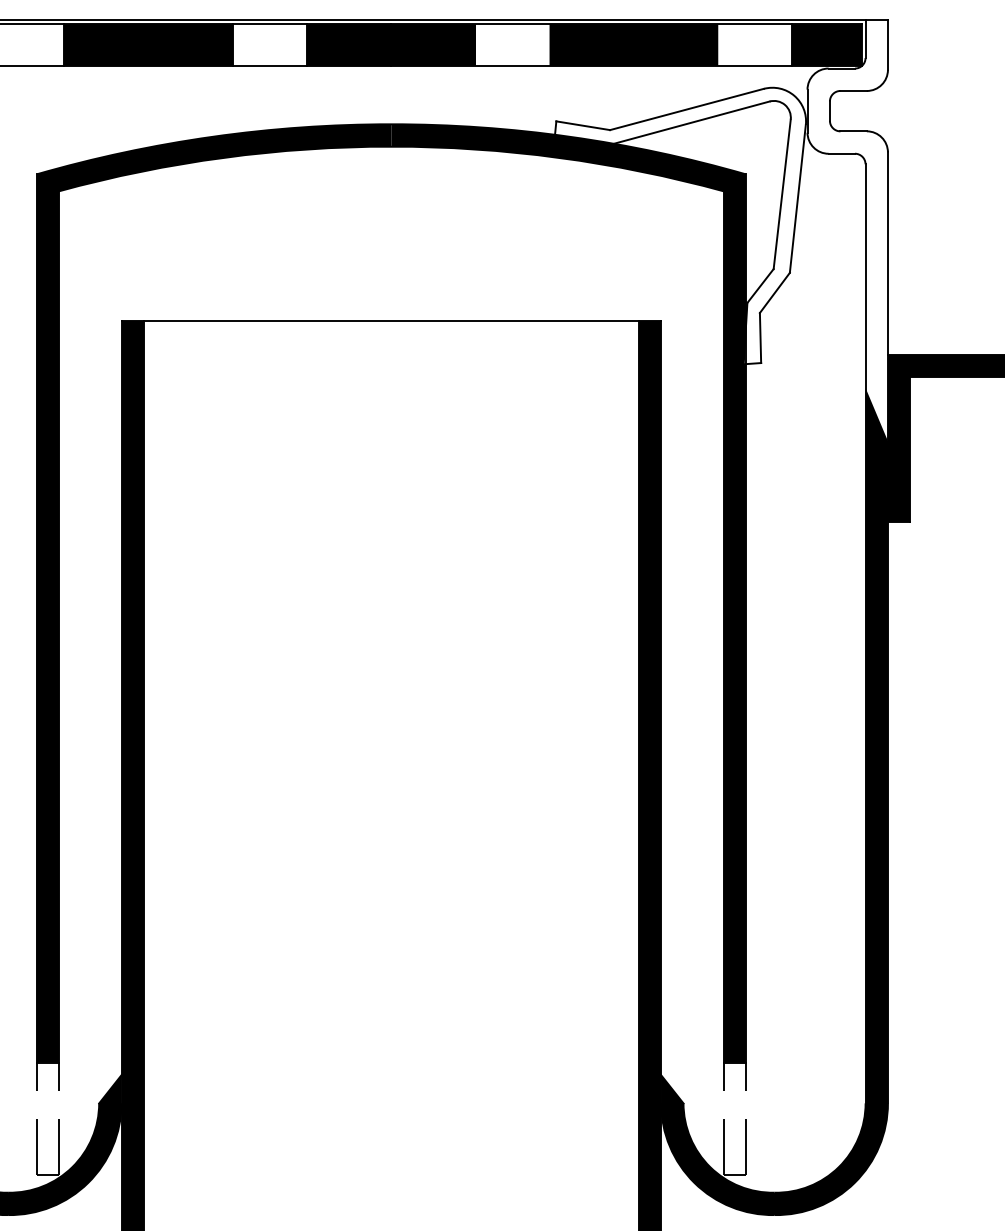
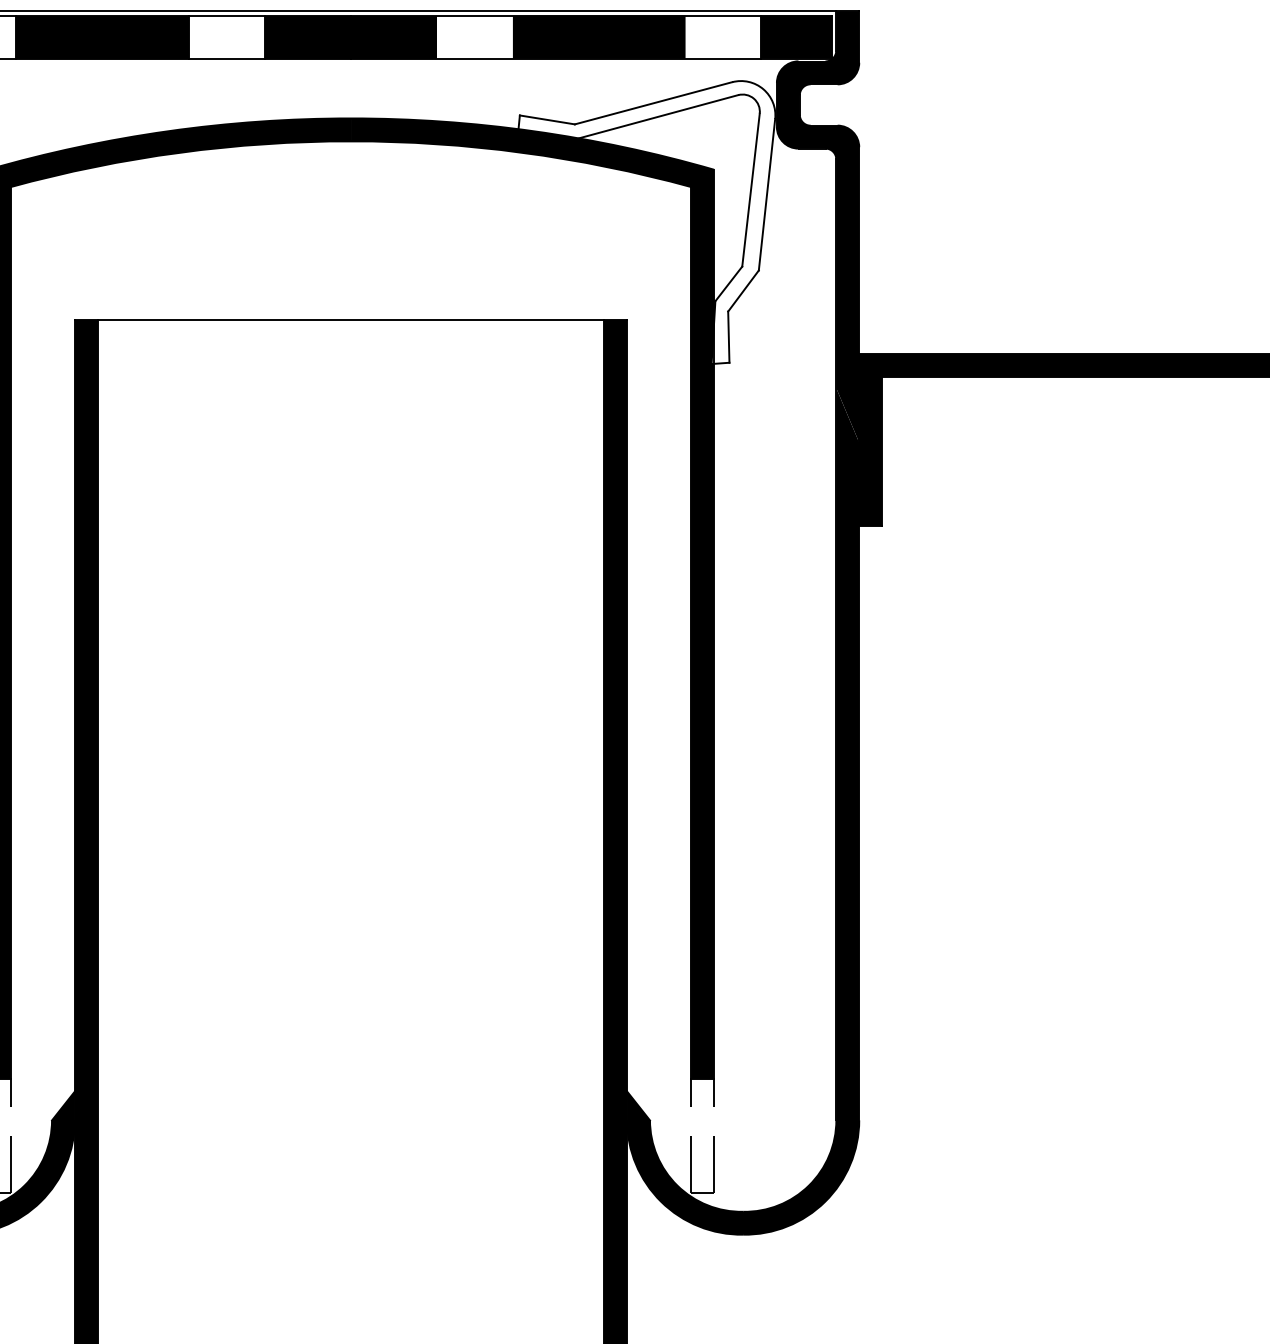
fill: (847, 229) -> (817, 226), added

